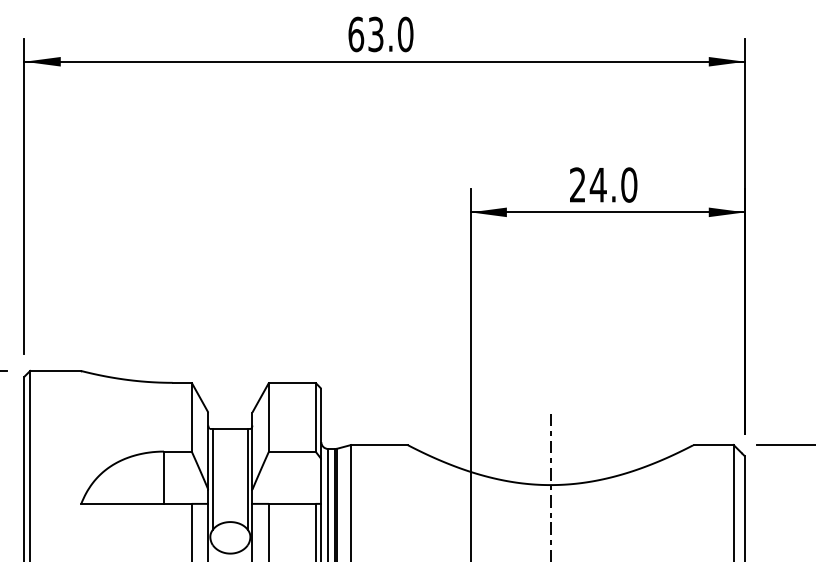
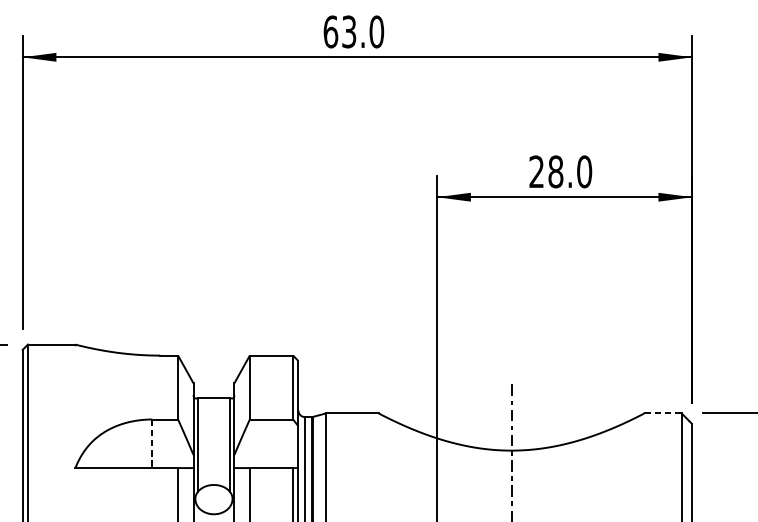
text: (597, 184) -> (555, 171), 24.0 -> 28.0
line: (713, 445) -> (662, 413), solid -> dashed
line: (163, 478) -> (151, 444), solid -> dashed

